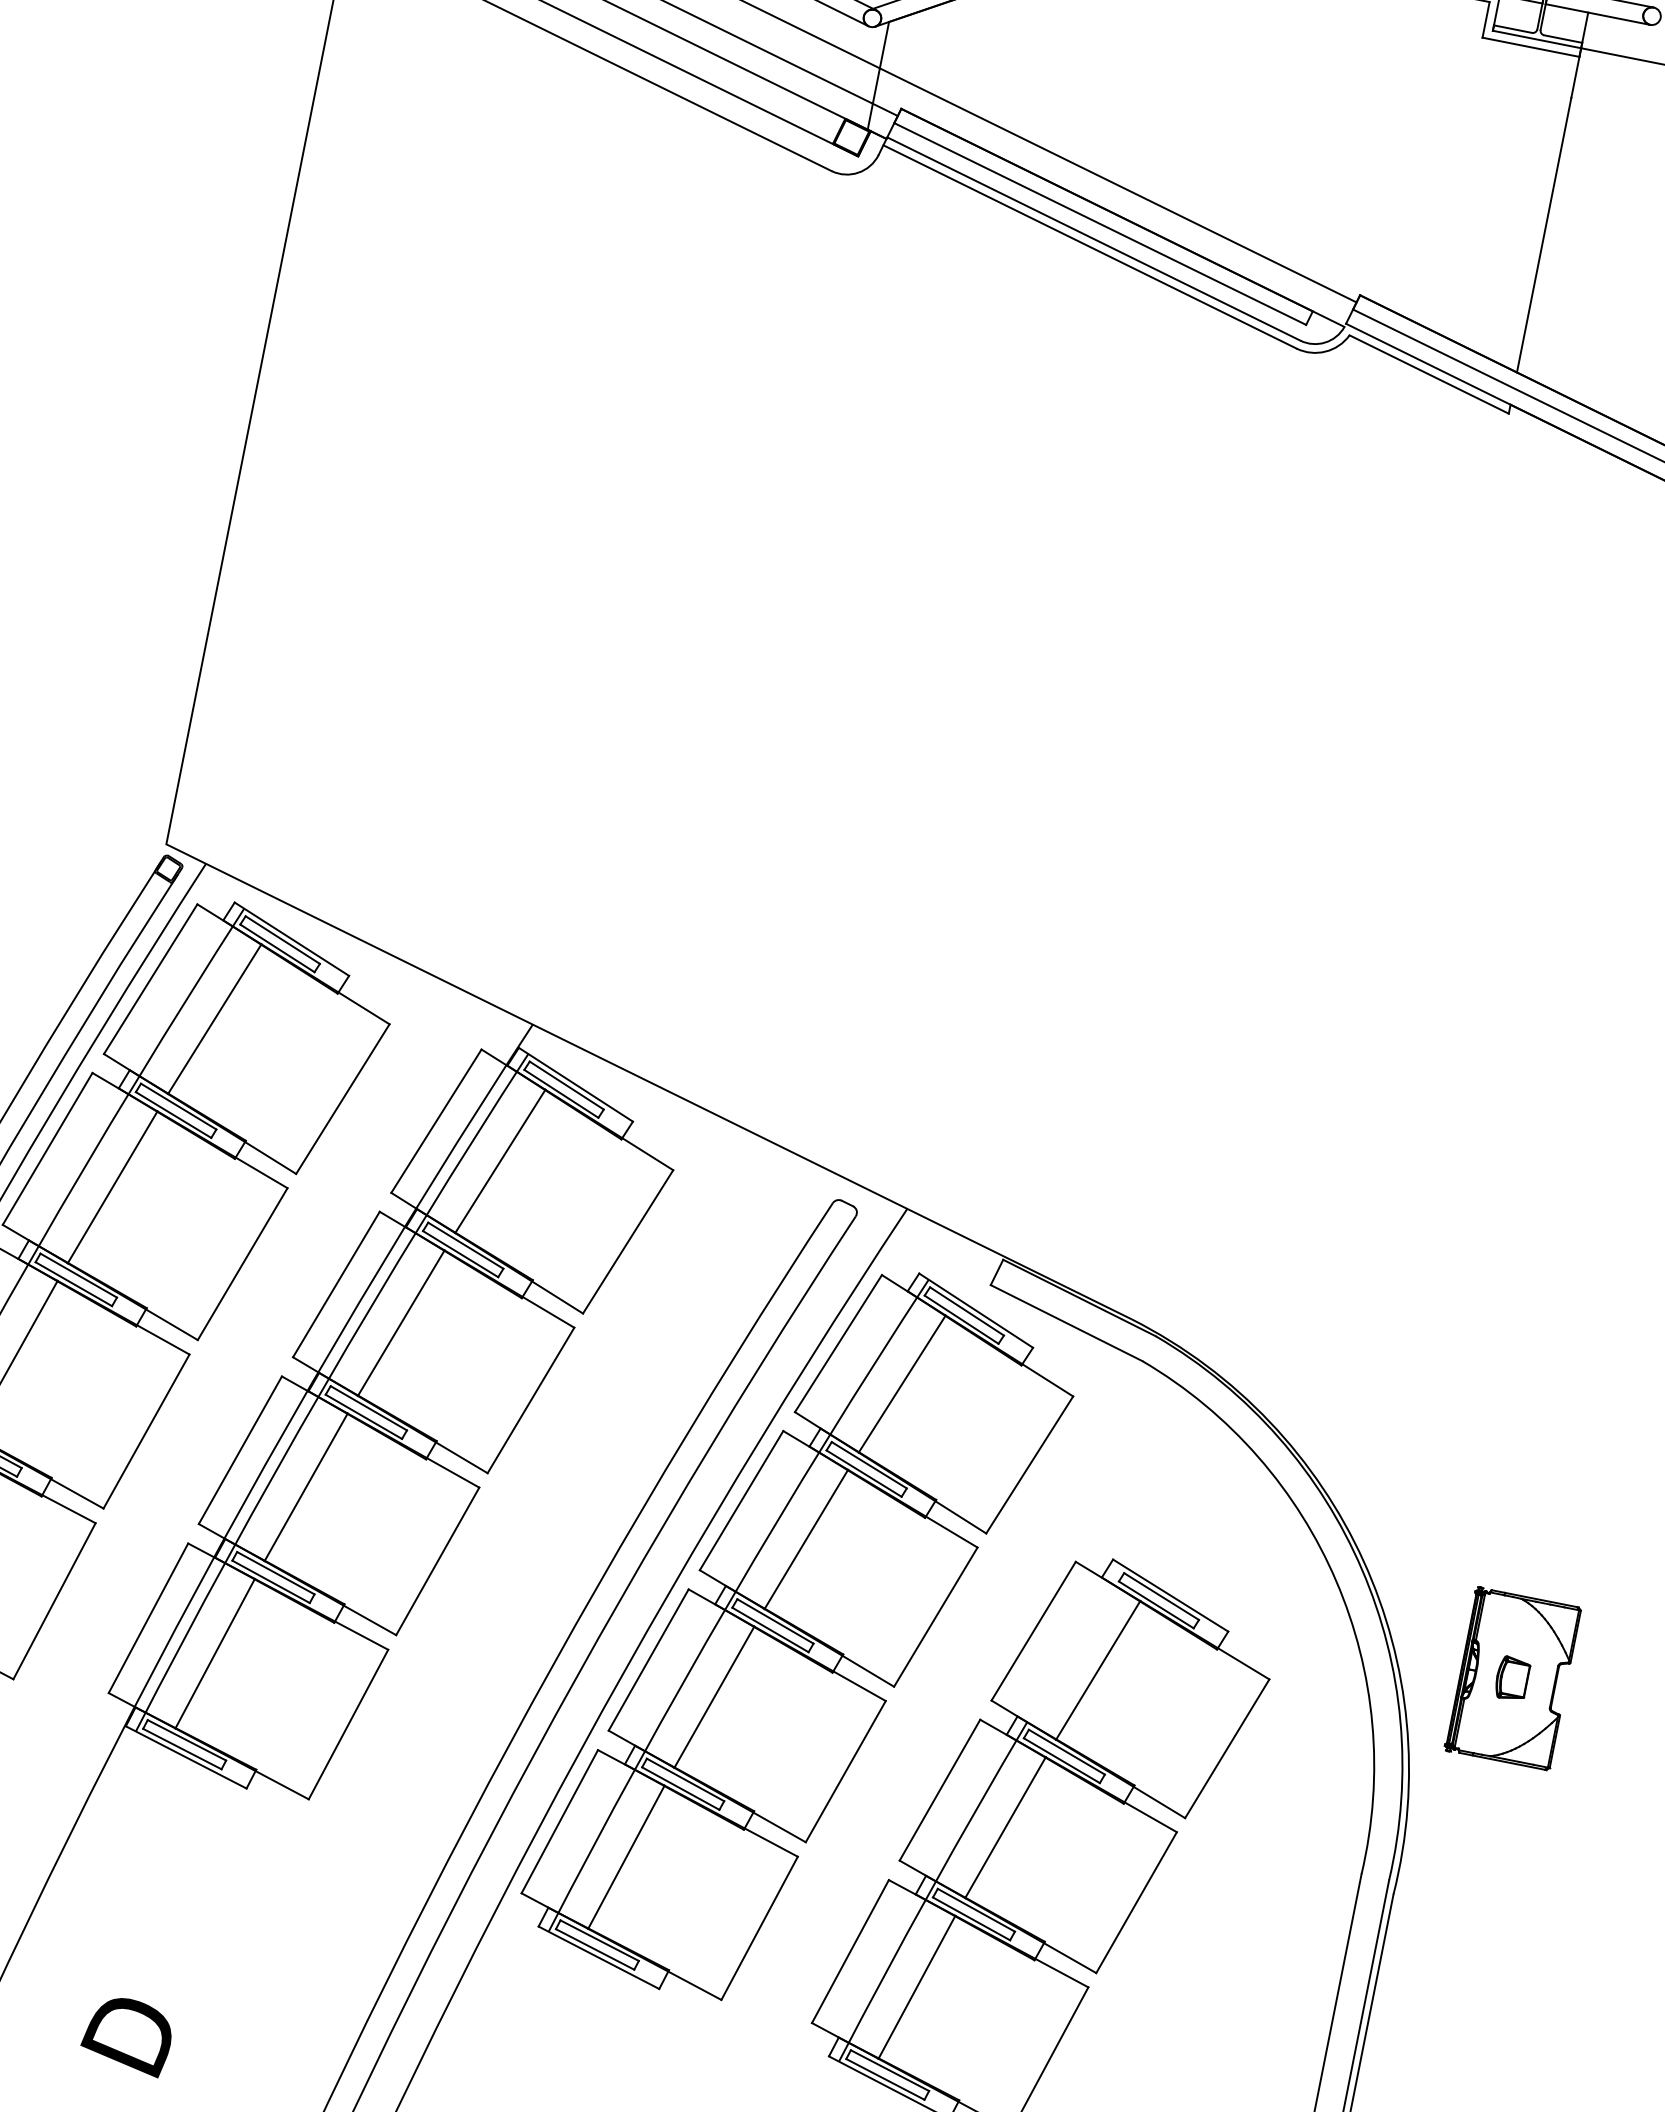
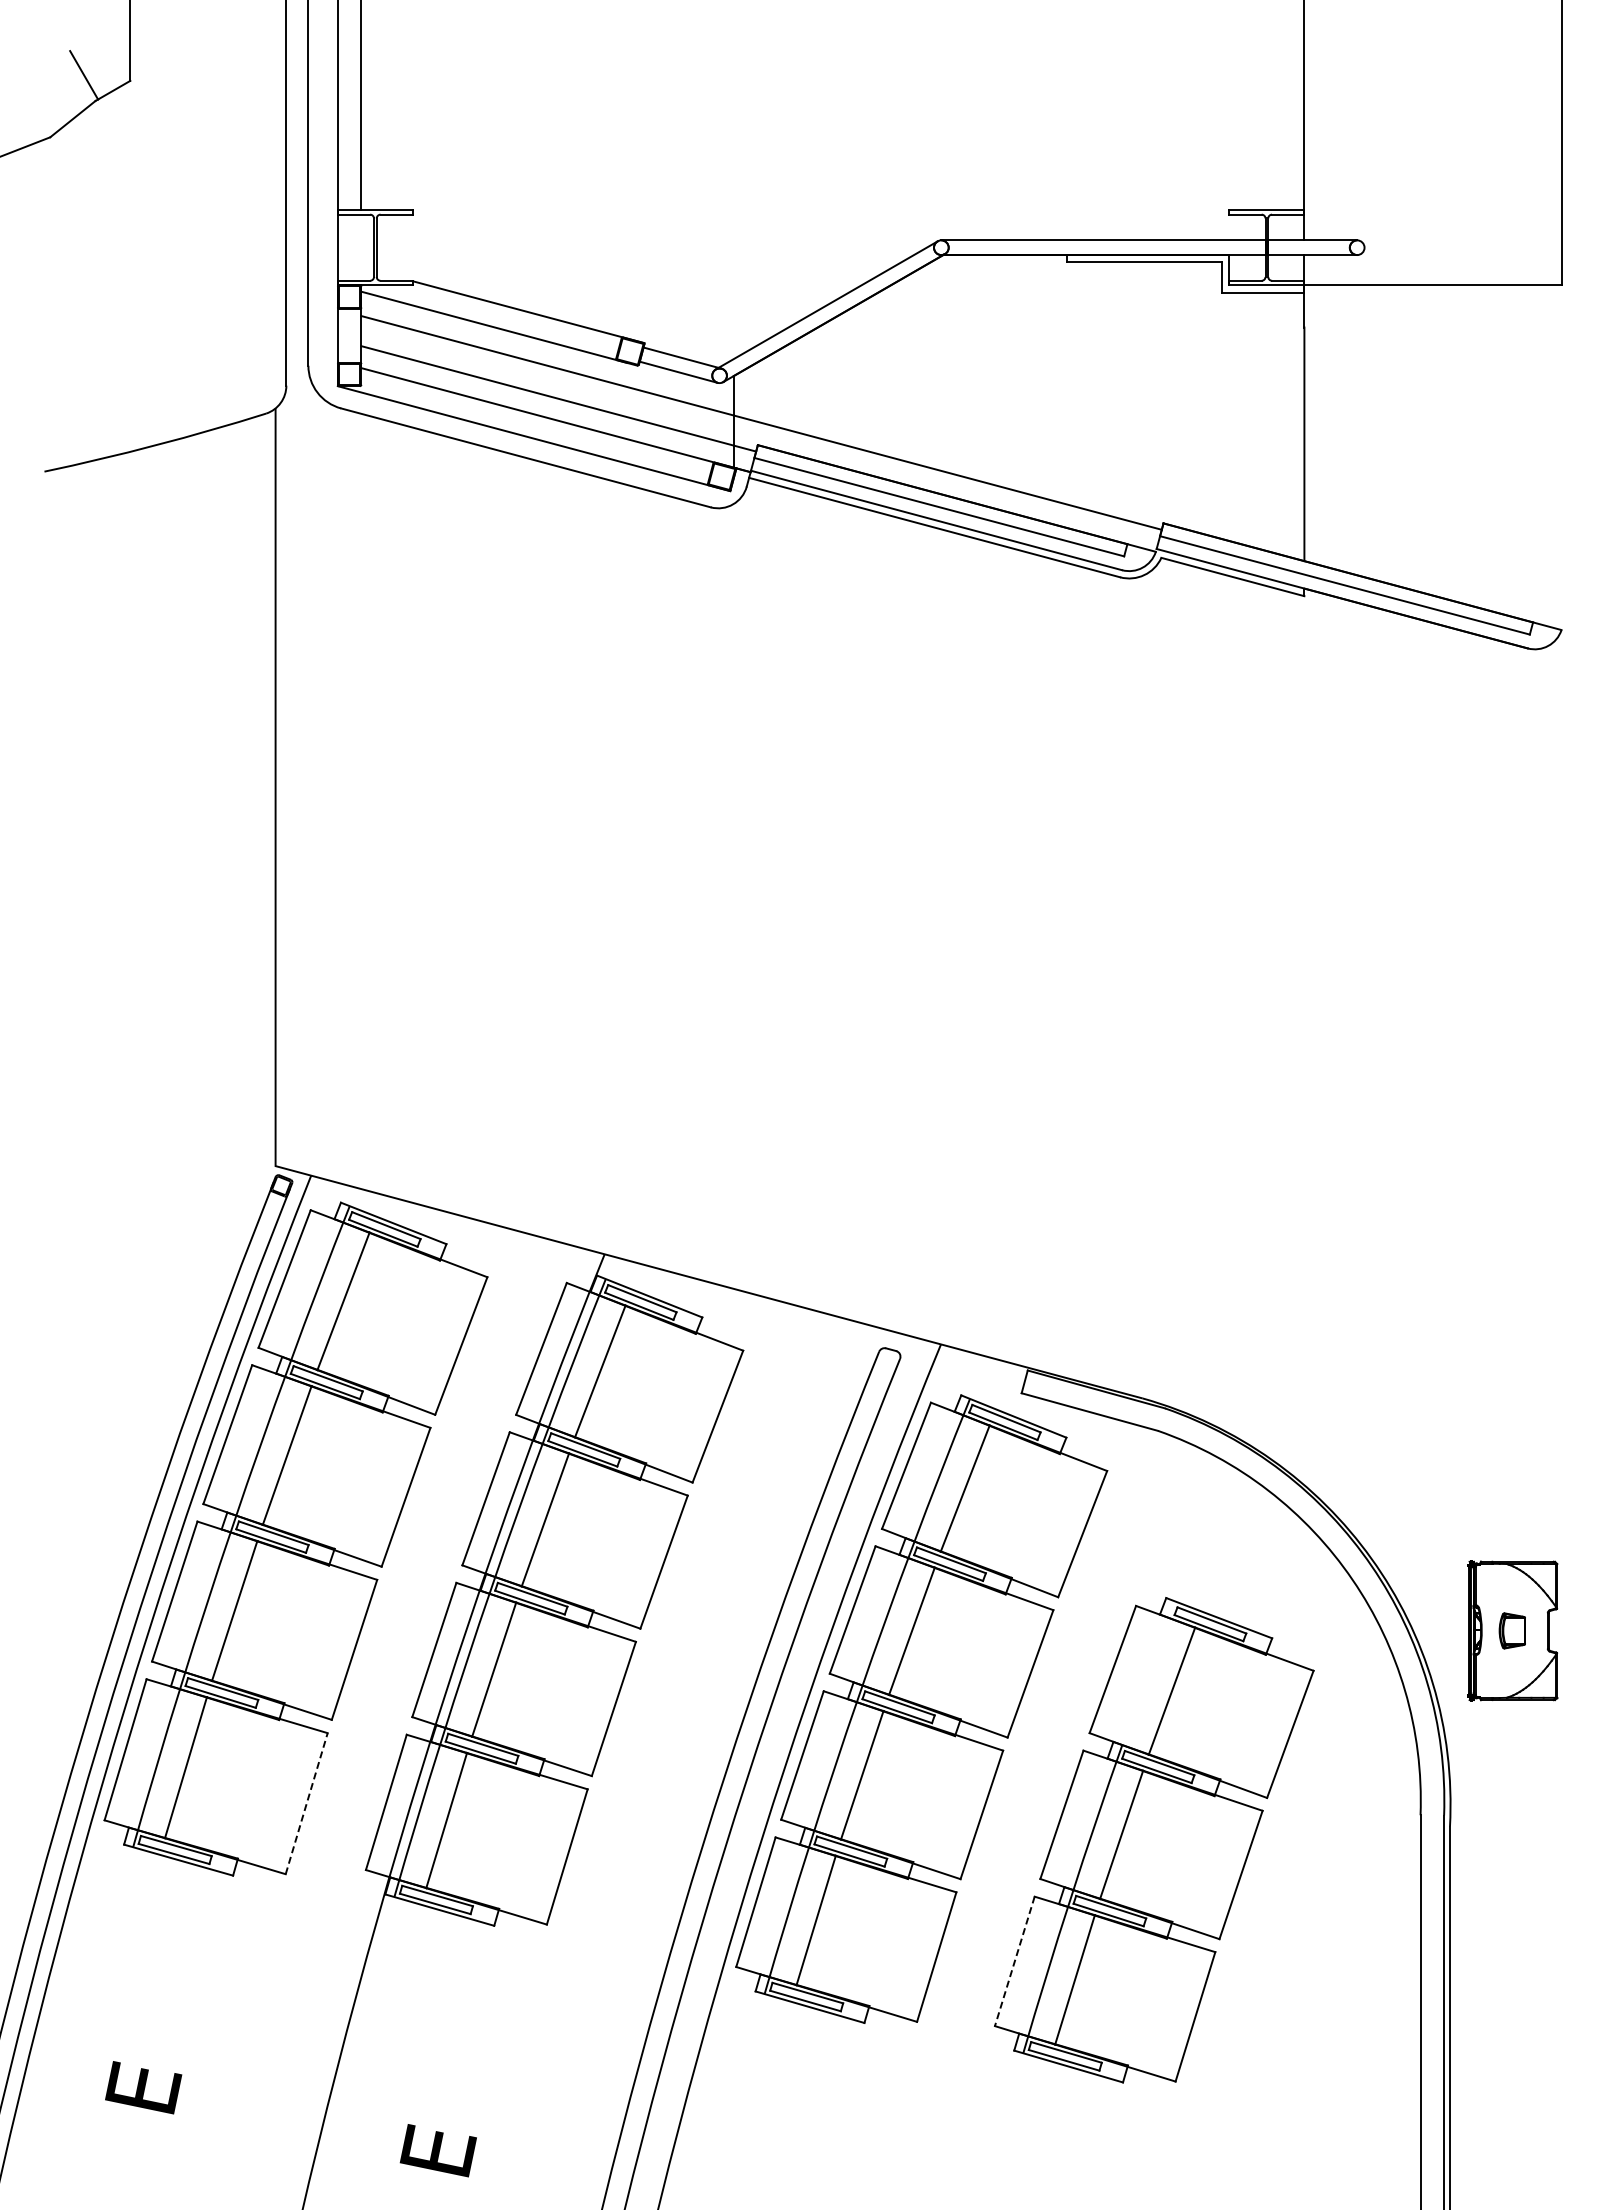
line: (54, 1600) -> (306, 1803), solid -> dashed
line: (850, 1951) -> (1014, 1961), solid -> dashed
text: (133, 2029) -> (440, 2141), D -> E

